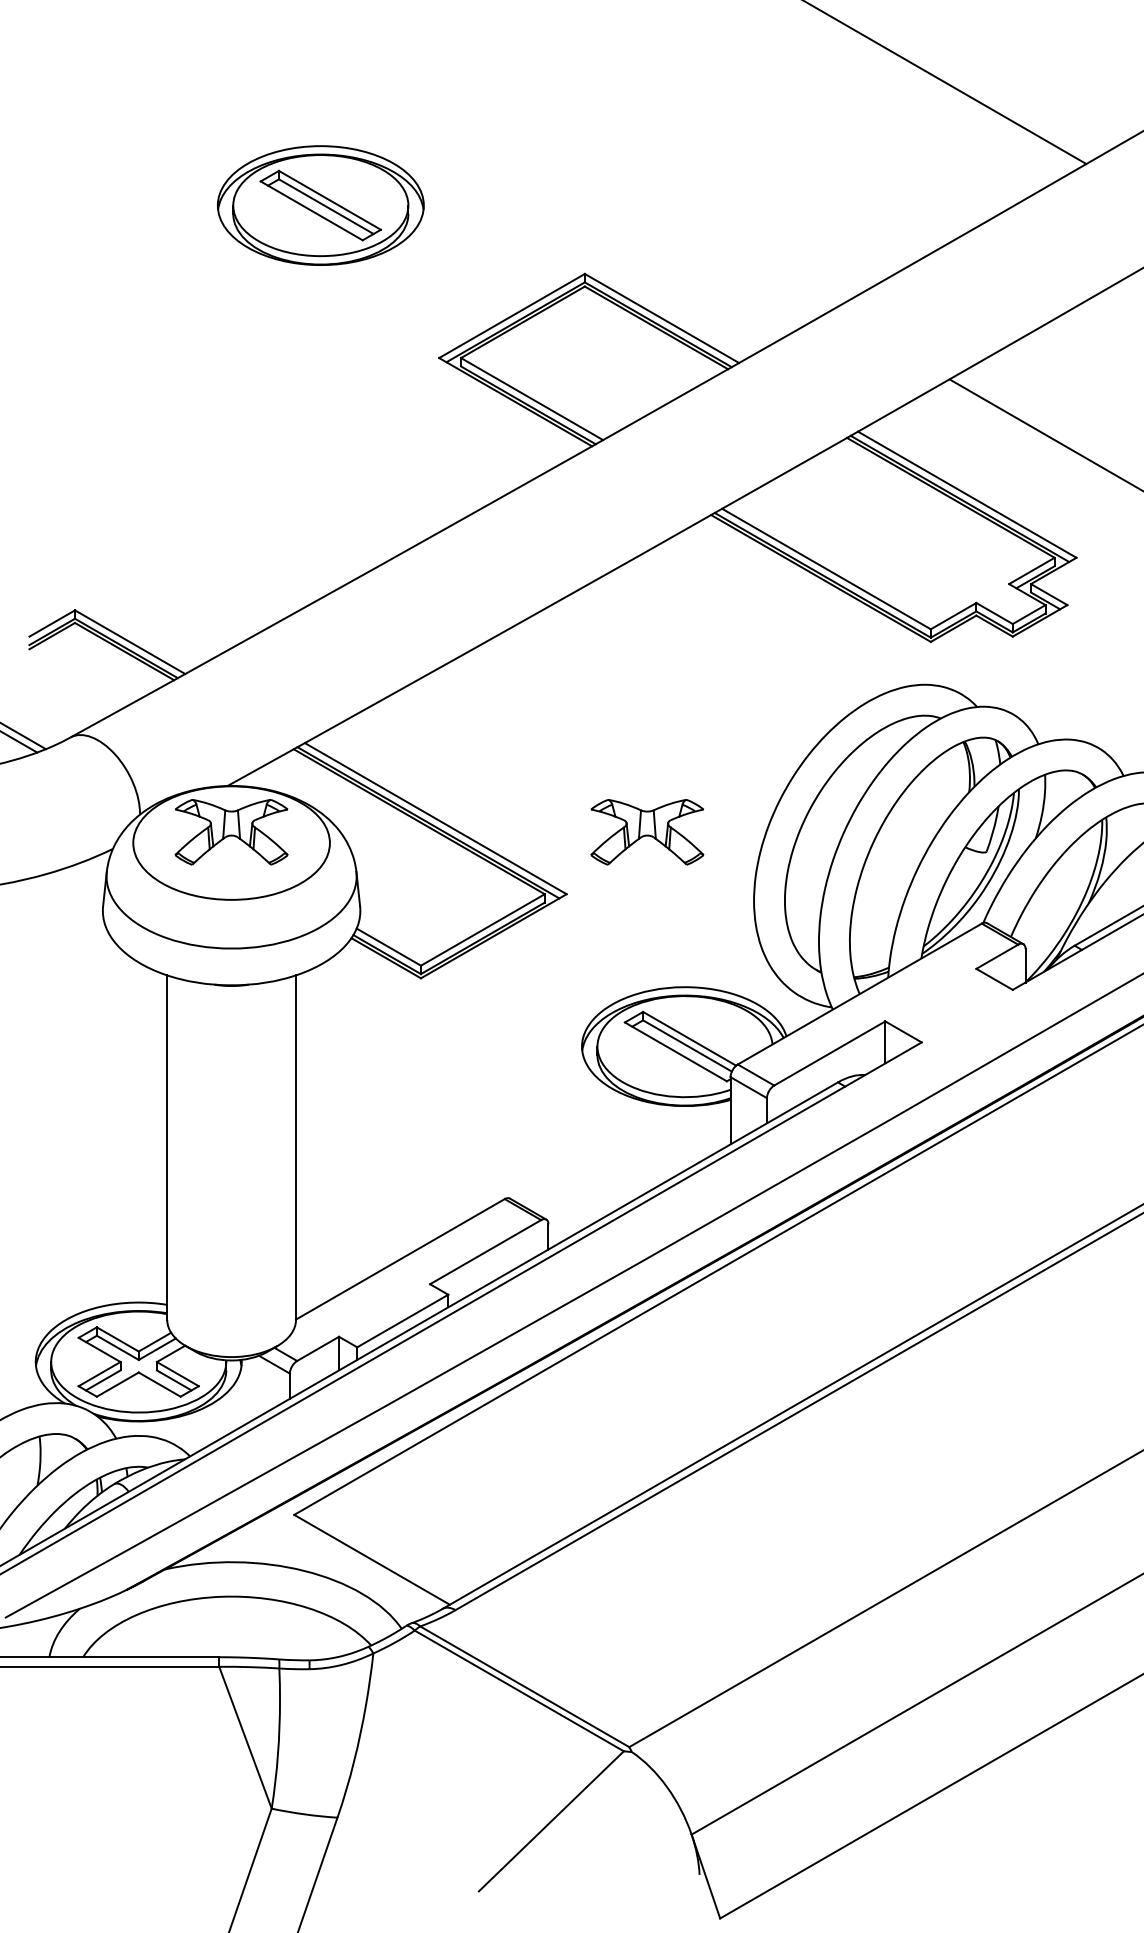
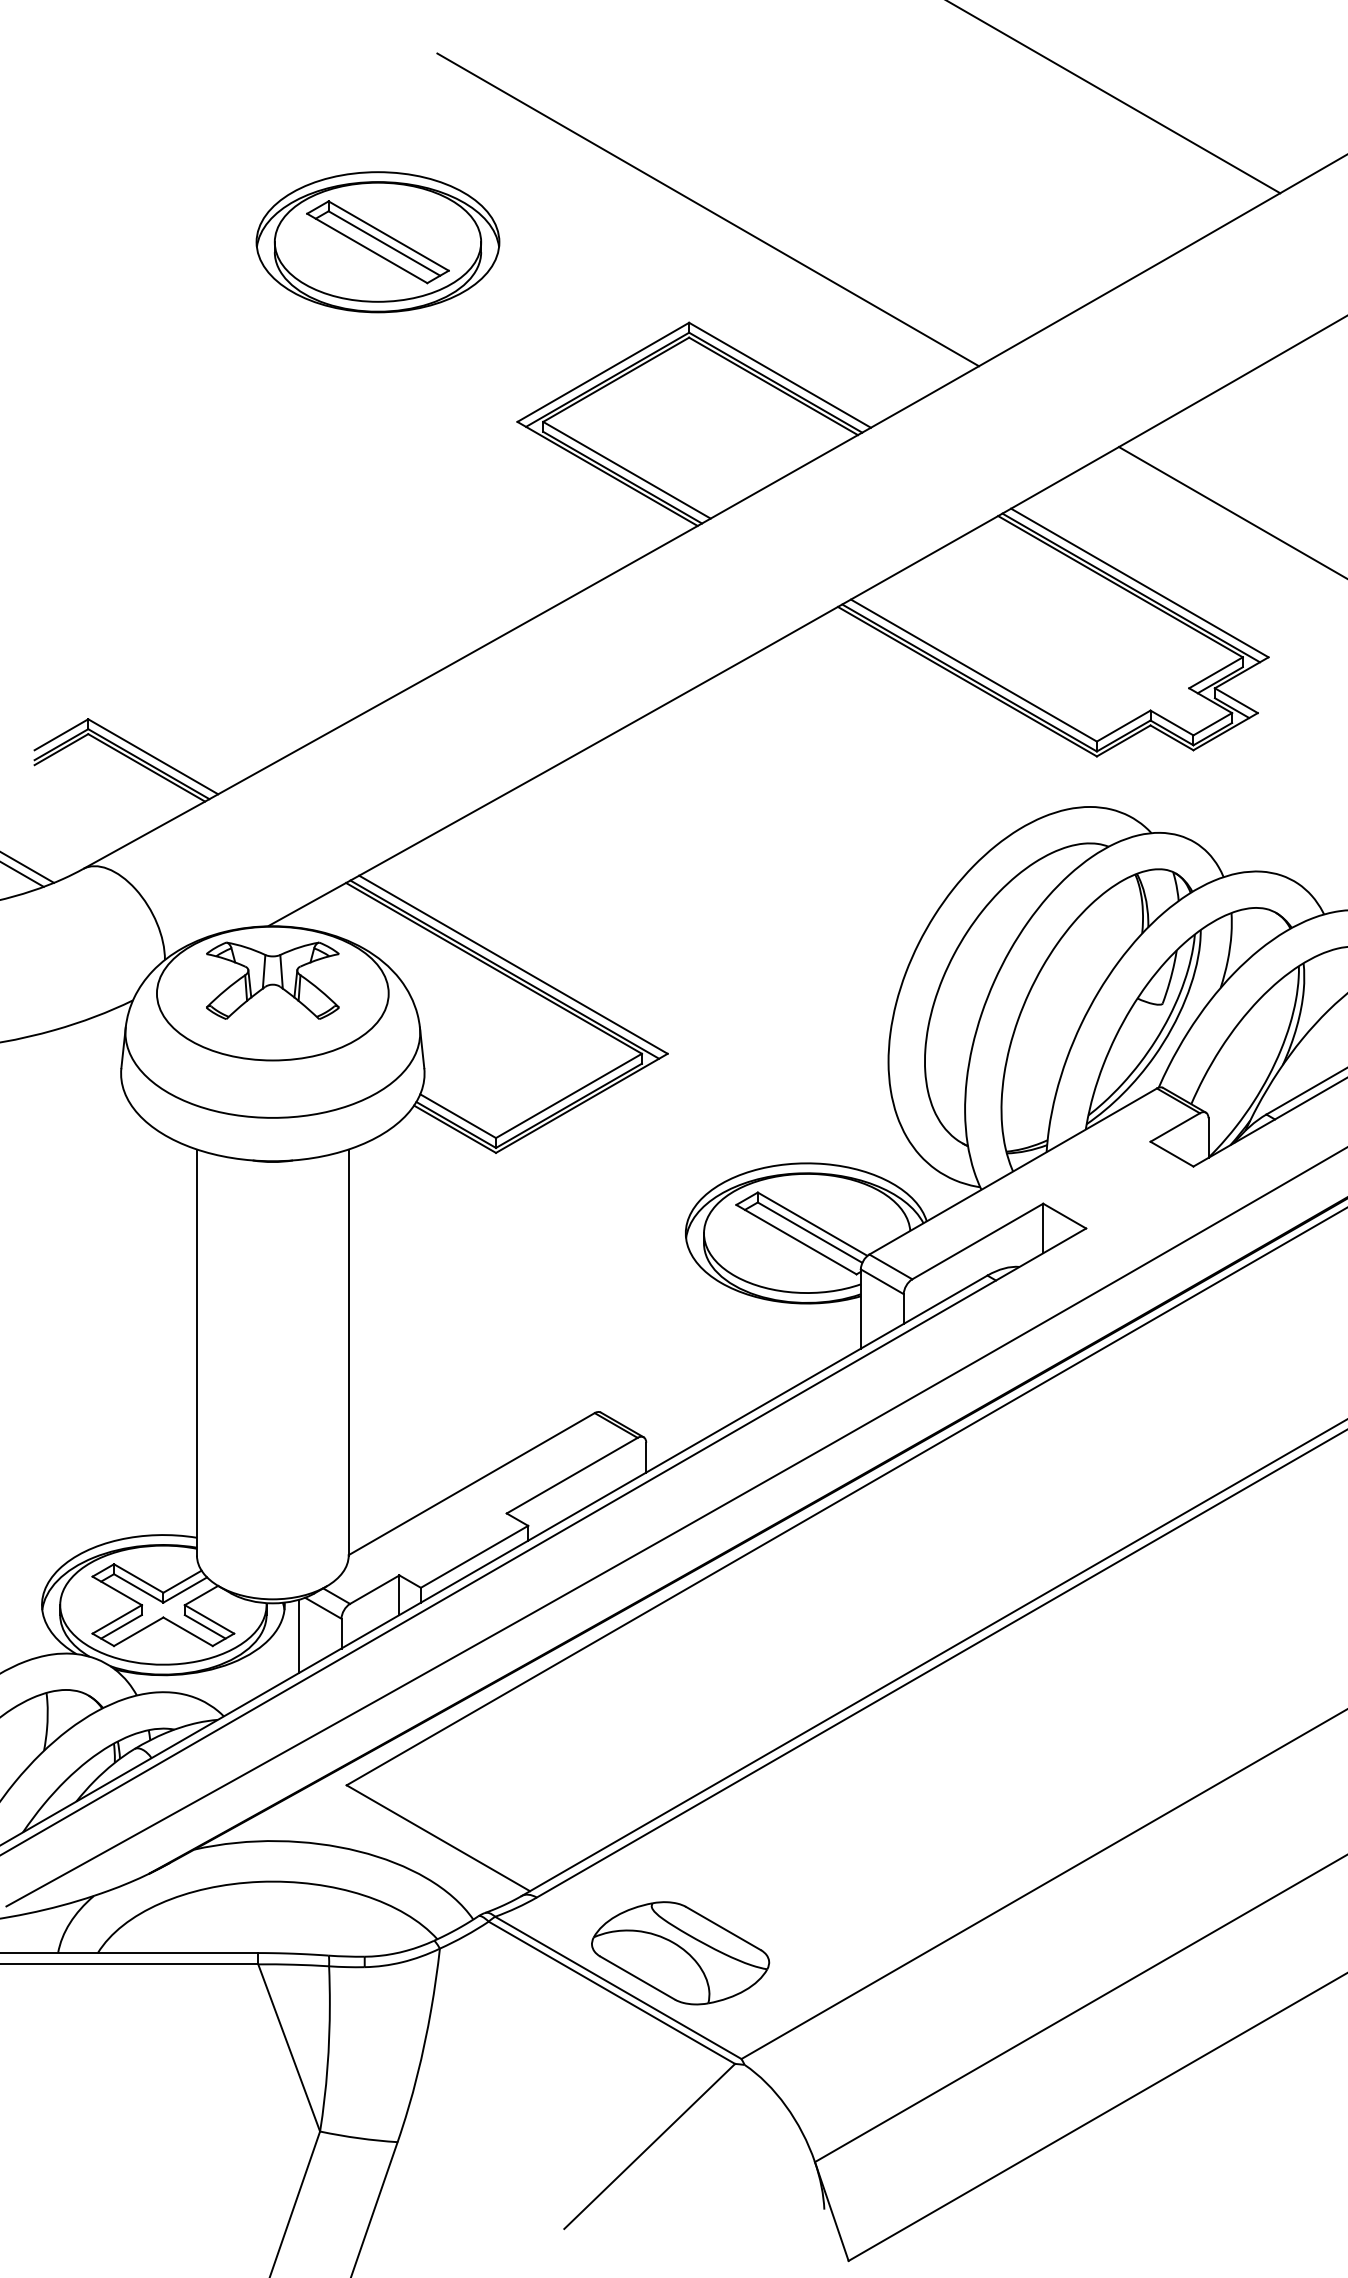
line: (601, 177) -> (708, 209), added
part: (647, 832) -> (762, 980), removed
line: (253, 1388) -> (298, 1636), added
part: (577, 1657) -> (680, 1953), added

